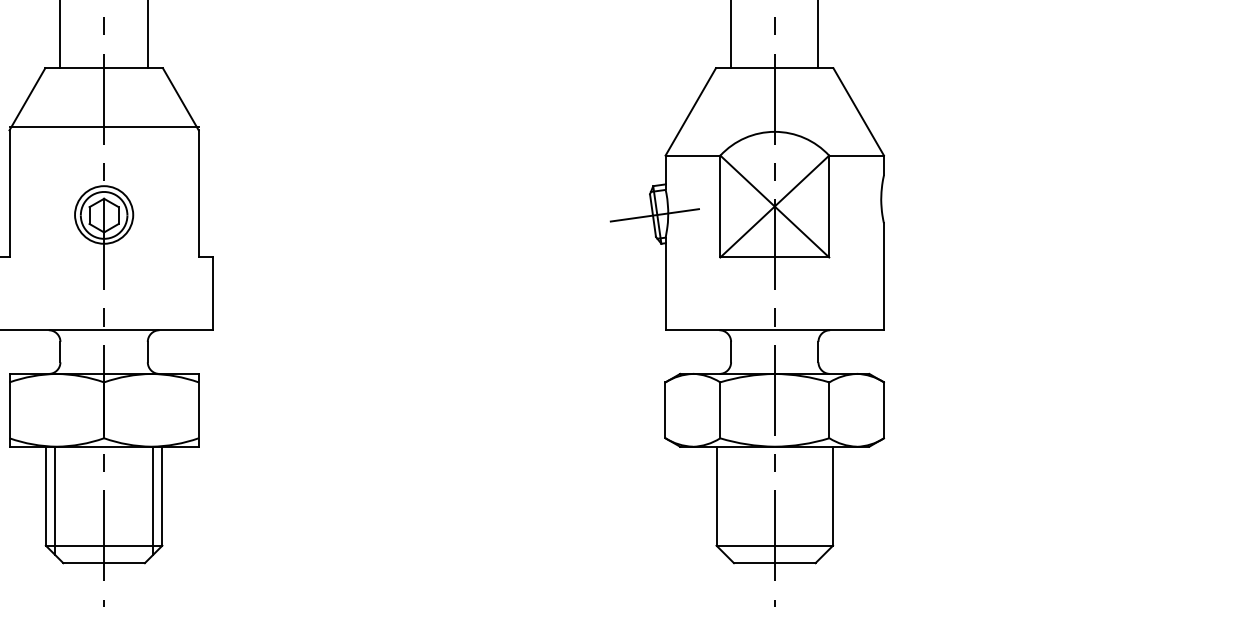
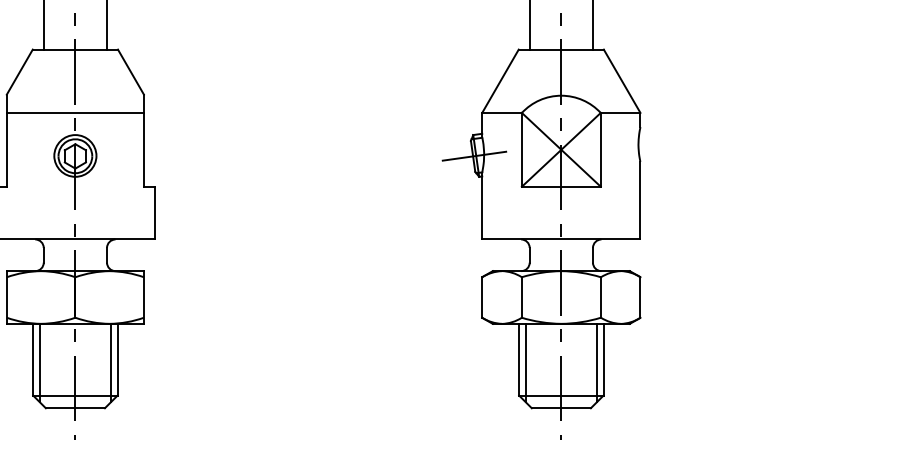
line: (102, 126) -> (74, 112), moved
line: (725, 500) -> (525, 362), added
line: (823, 500) -> (596, 362), added

